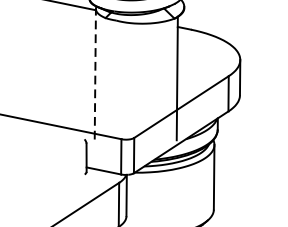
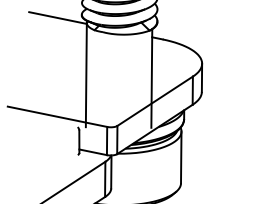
line: (95, 73) -> (86, 74), dashed -> solid

